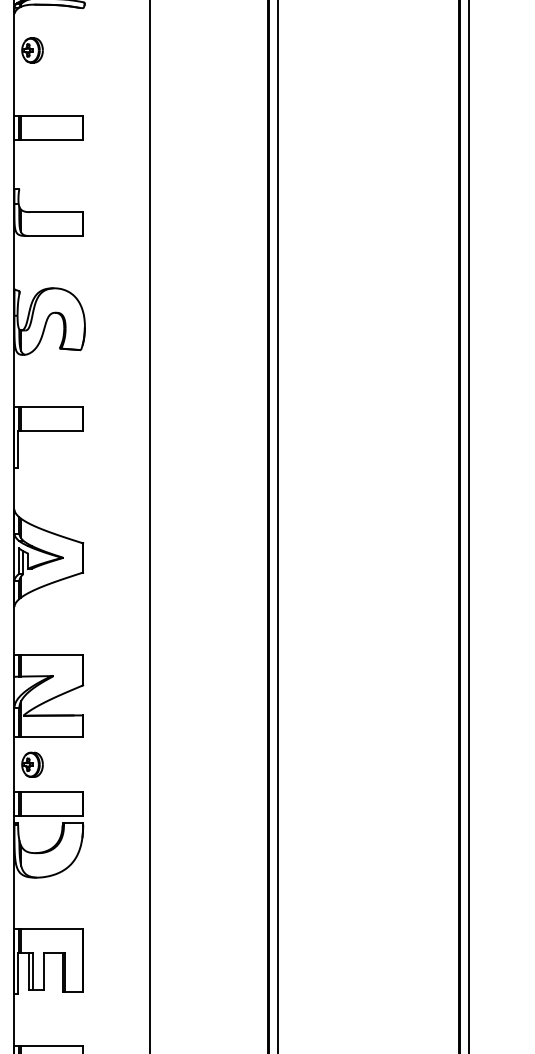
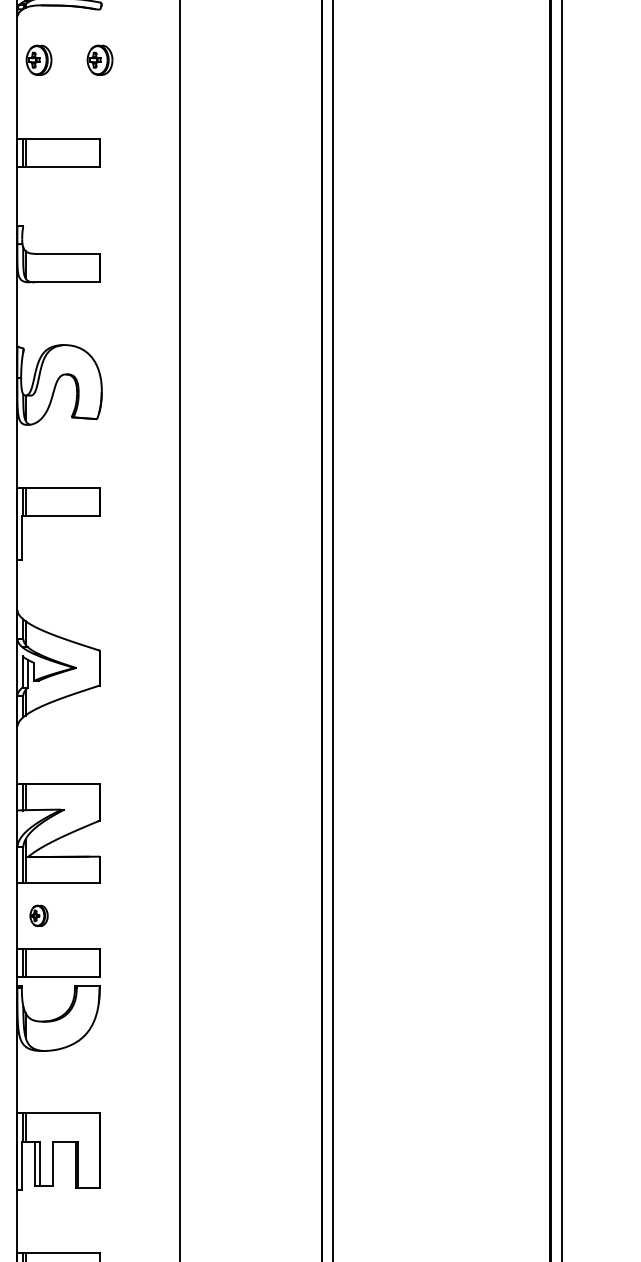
part: (82, 49) -> (99, 59), added
part: (32, 764) -> (38, 915), size x0.7

